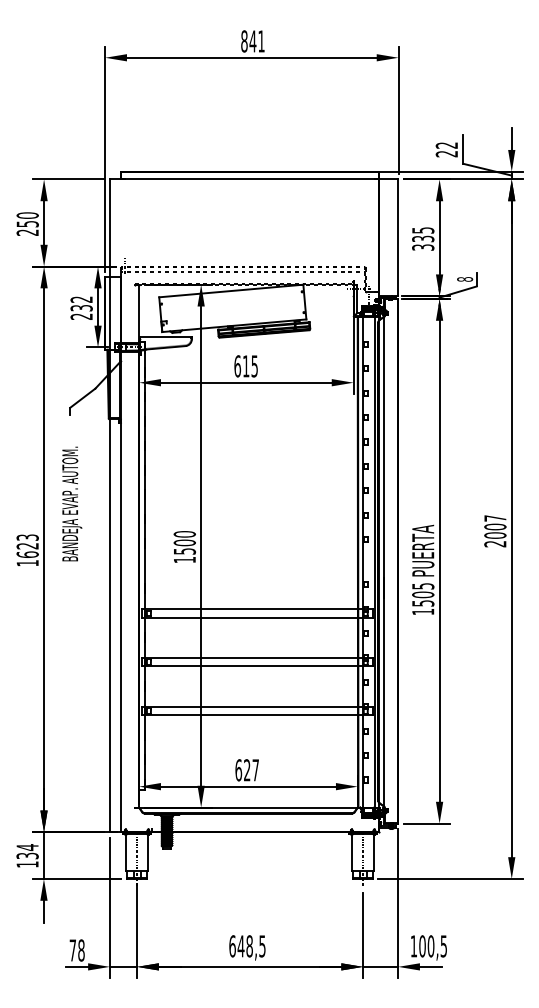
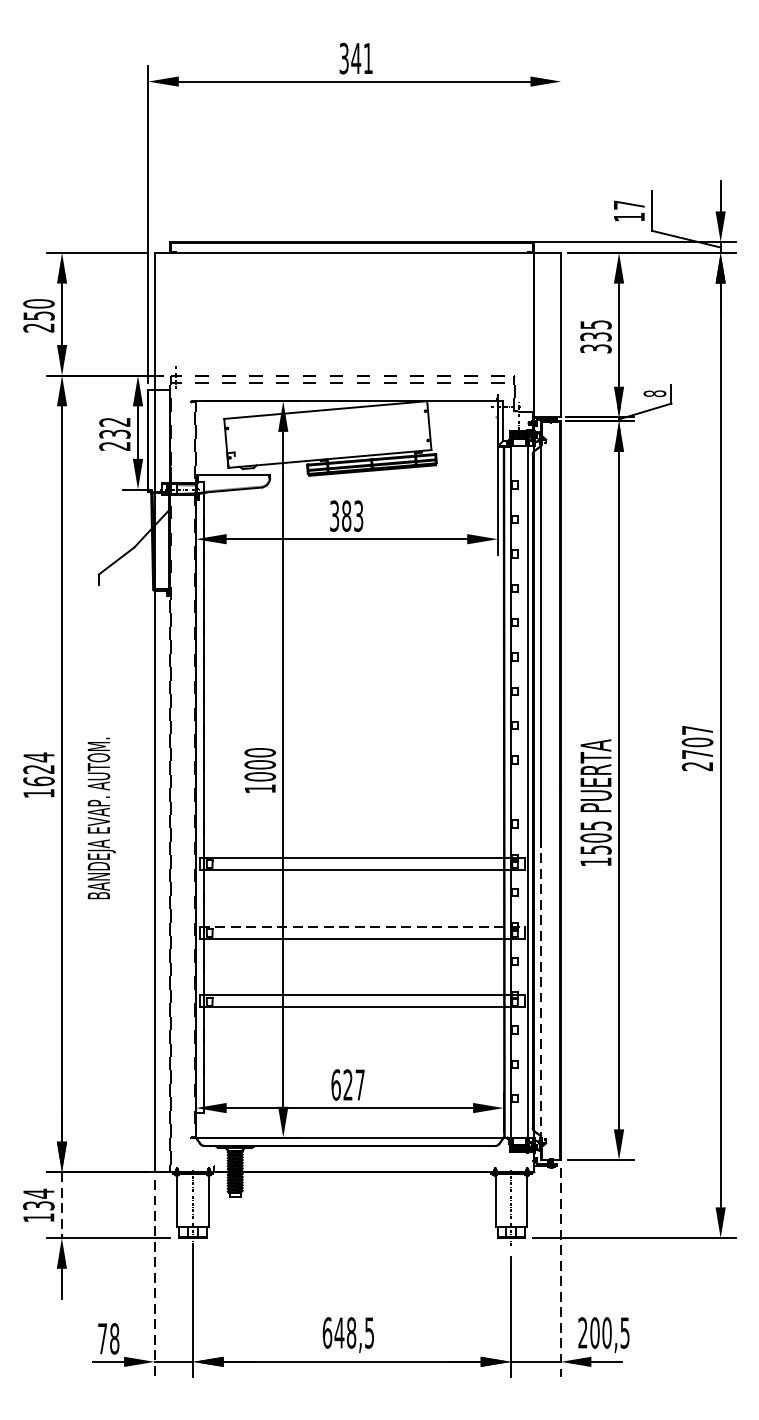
text: (244, 41) -> (344, 58), 841 -> 341
line: (398, 109) -> (561, 154), removed
text: (446, 149) -> (628, 210), 22 -> 17
text: (245, 366) -> (345, 516), 615 -> 383
text: (72, 503) -> (102, 817), moved
text: (495, 535) -> (697, 754), 2007 -> 2707
text: (27, 537) -> (38, 757), 1623 -> 1624
text: (184, 551) -> (259, 776), 1500 -> 1000
line: (257, 657) -> (362, 926), solid -> dashed
line: (384, 693) -> (541, 976), solid -> dashed
line: (43, 856) -> (61, 1206), solid -> dashed
line: (398, 903) -> (561, 1272), solid -> dashed
line: (109, 908) -> (154, 1279), solid -> dashed
text: (413, 946) -> (582, 1333), 100,5 -> 200,5

